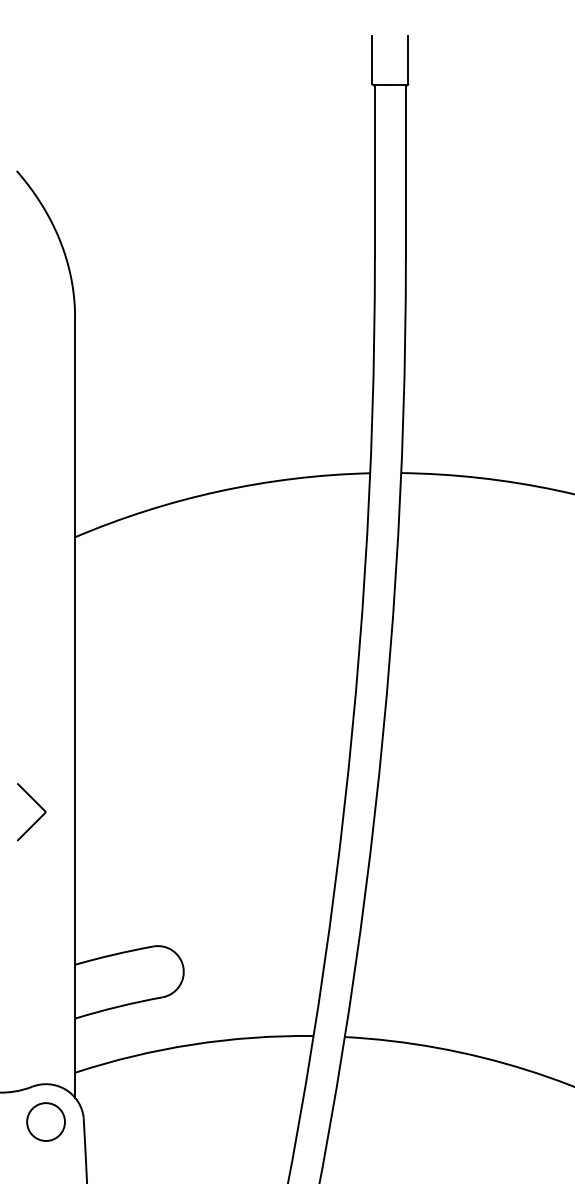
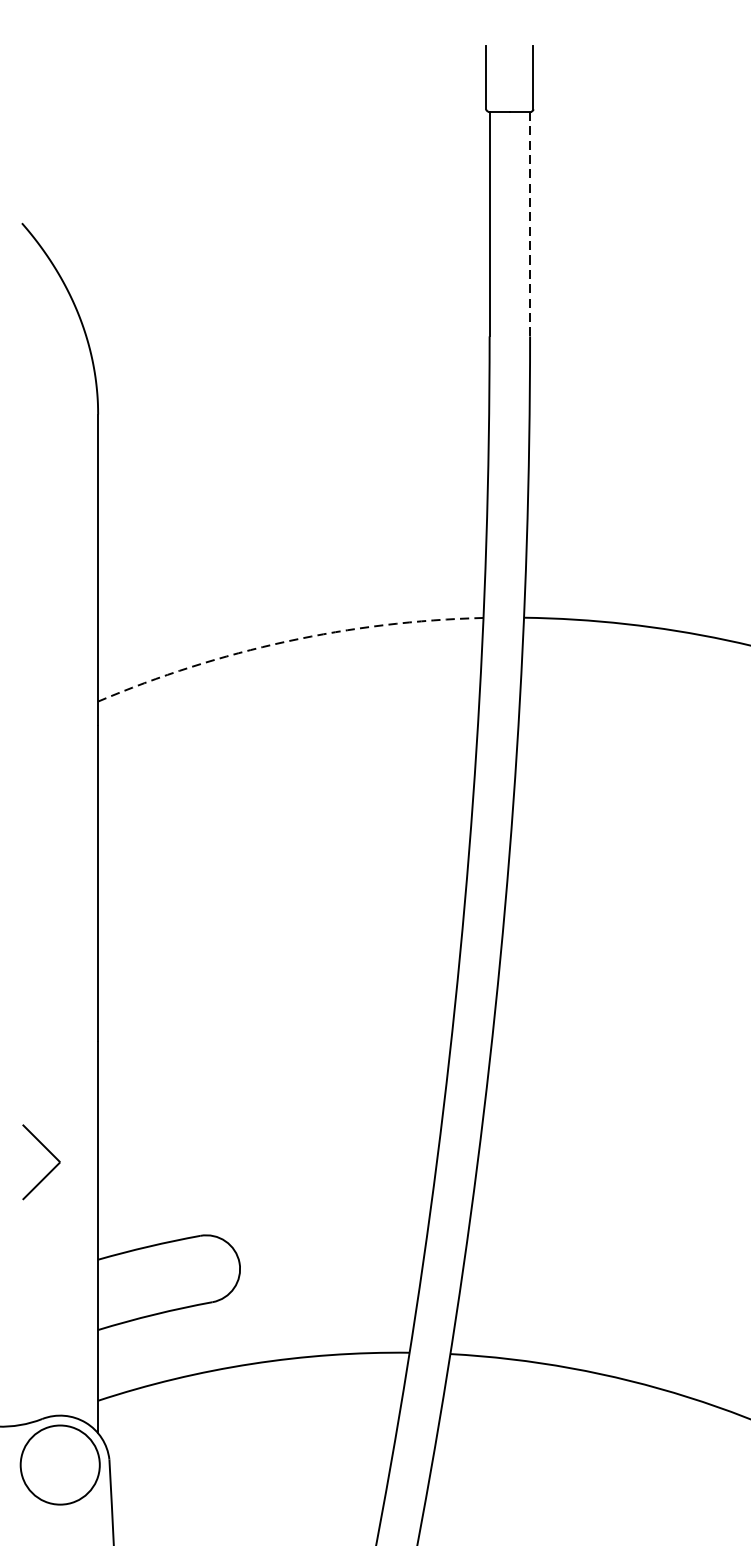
line: (405, 171) -> (529, 223), solid -> dashed
arc: (219, 491) -> (286, 641), solid -> dashed
part: (38, 818) -> (50, 1170), moved
circle: (46, 1121) -> (60, 1464), size x1.6

